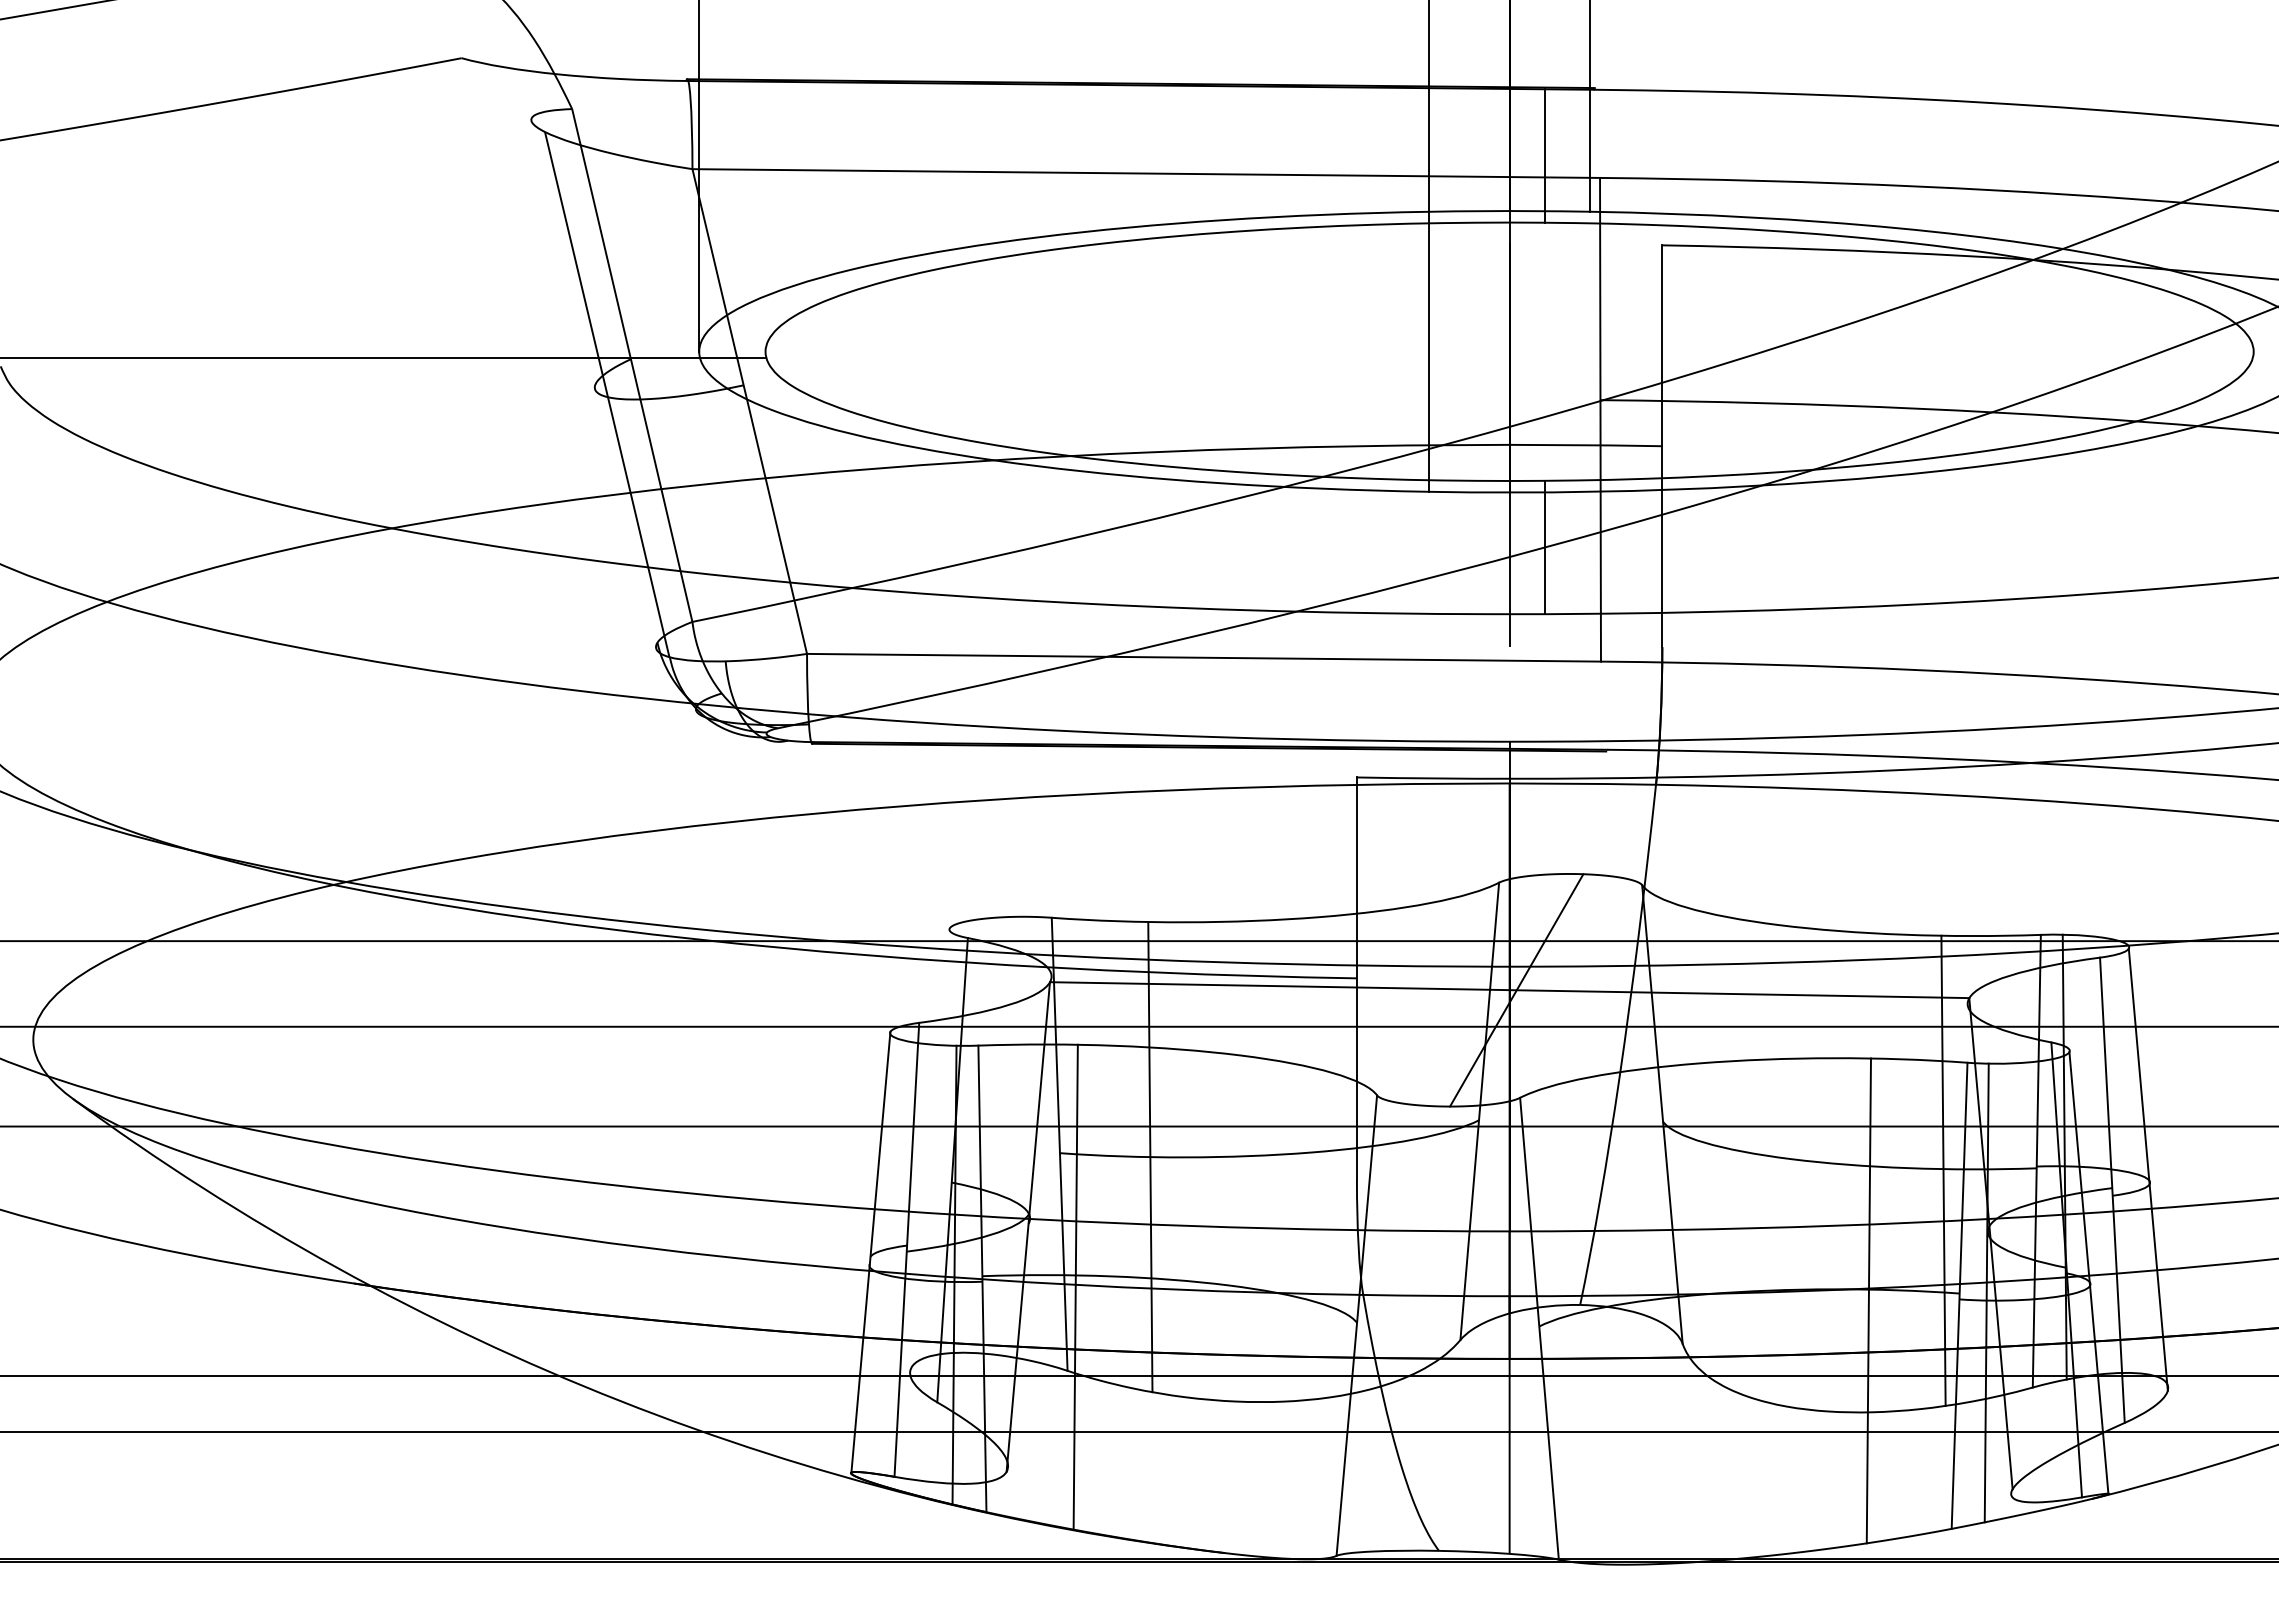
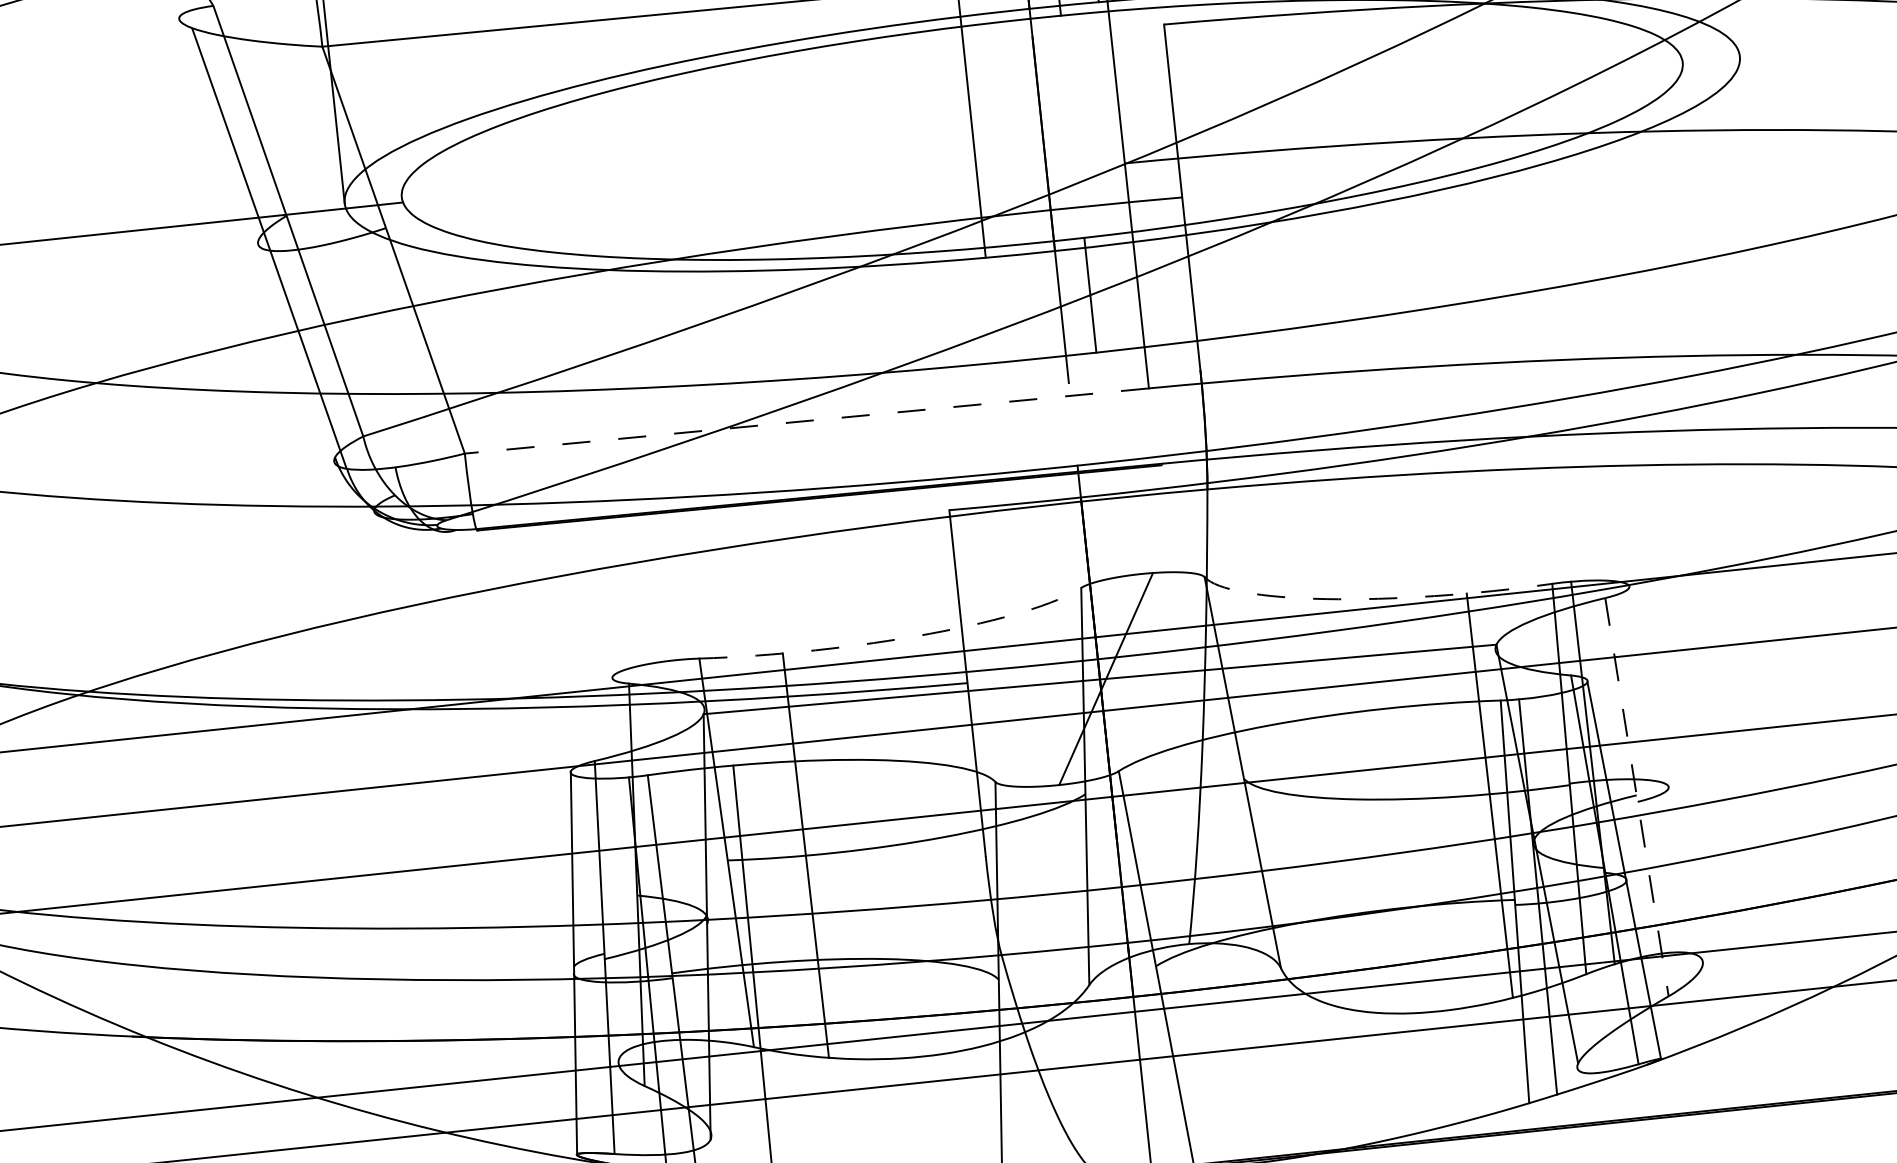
line: (1204, 657) -> (807, 420), solid -> dashed
arc: (1285, 919) -> (900, 638), solid -> dashed
arc: (1830, 930) -> (1370, 599), solid -> dashed
line: (2147, 1169) -> (1665, 776), removed
line: (2112, 1190) -> (1637, 797), solid -> dashed
line: (1868, 1300) -> (1437, 914), removed

